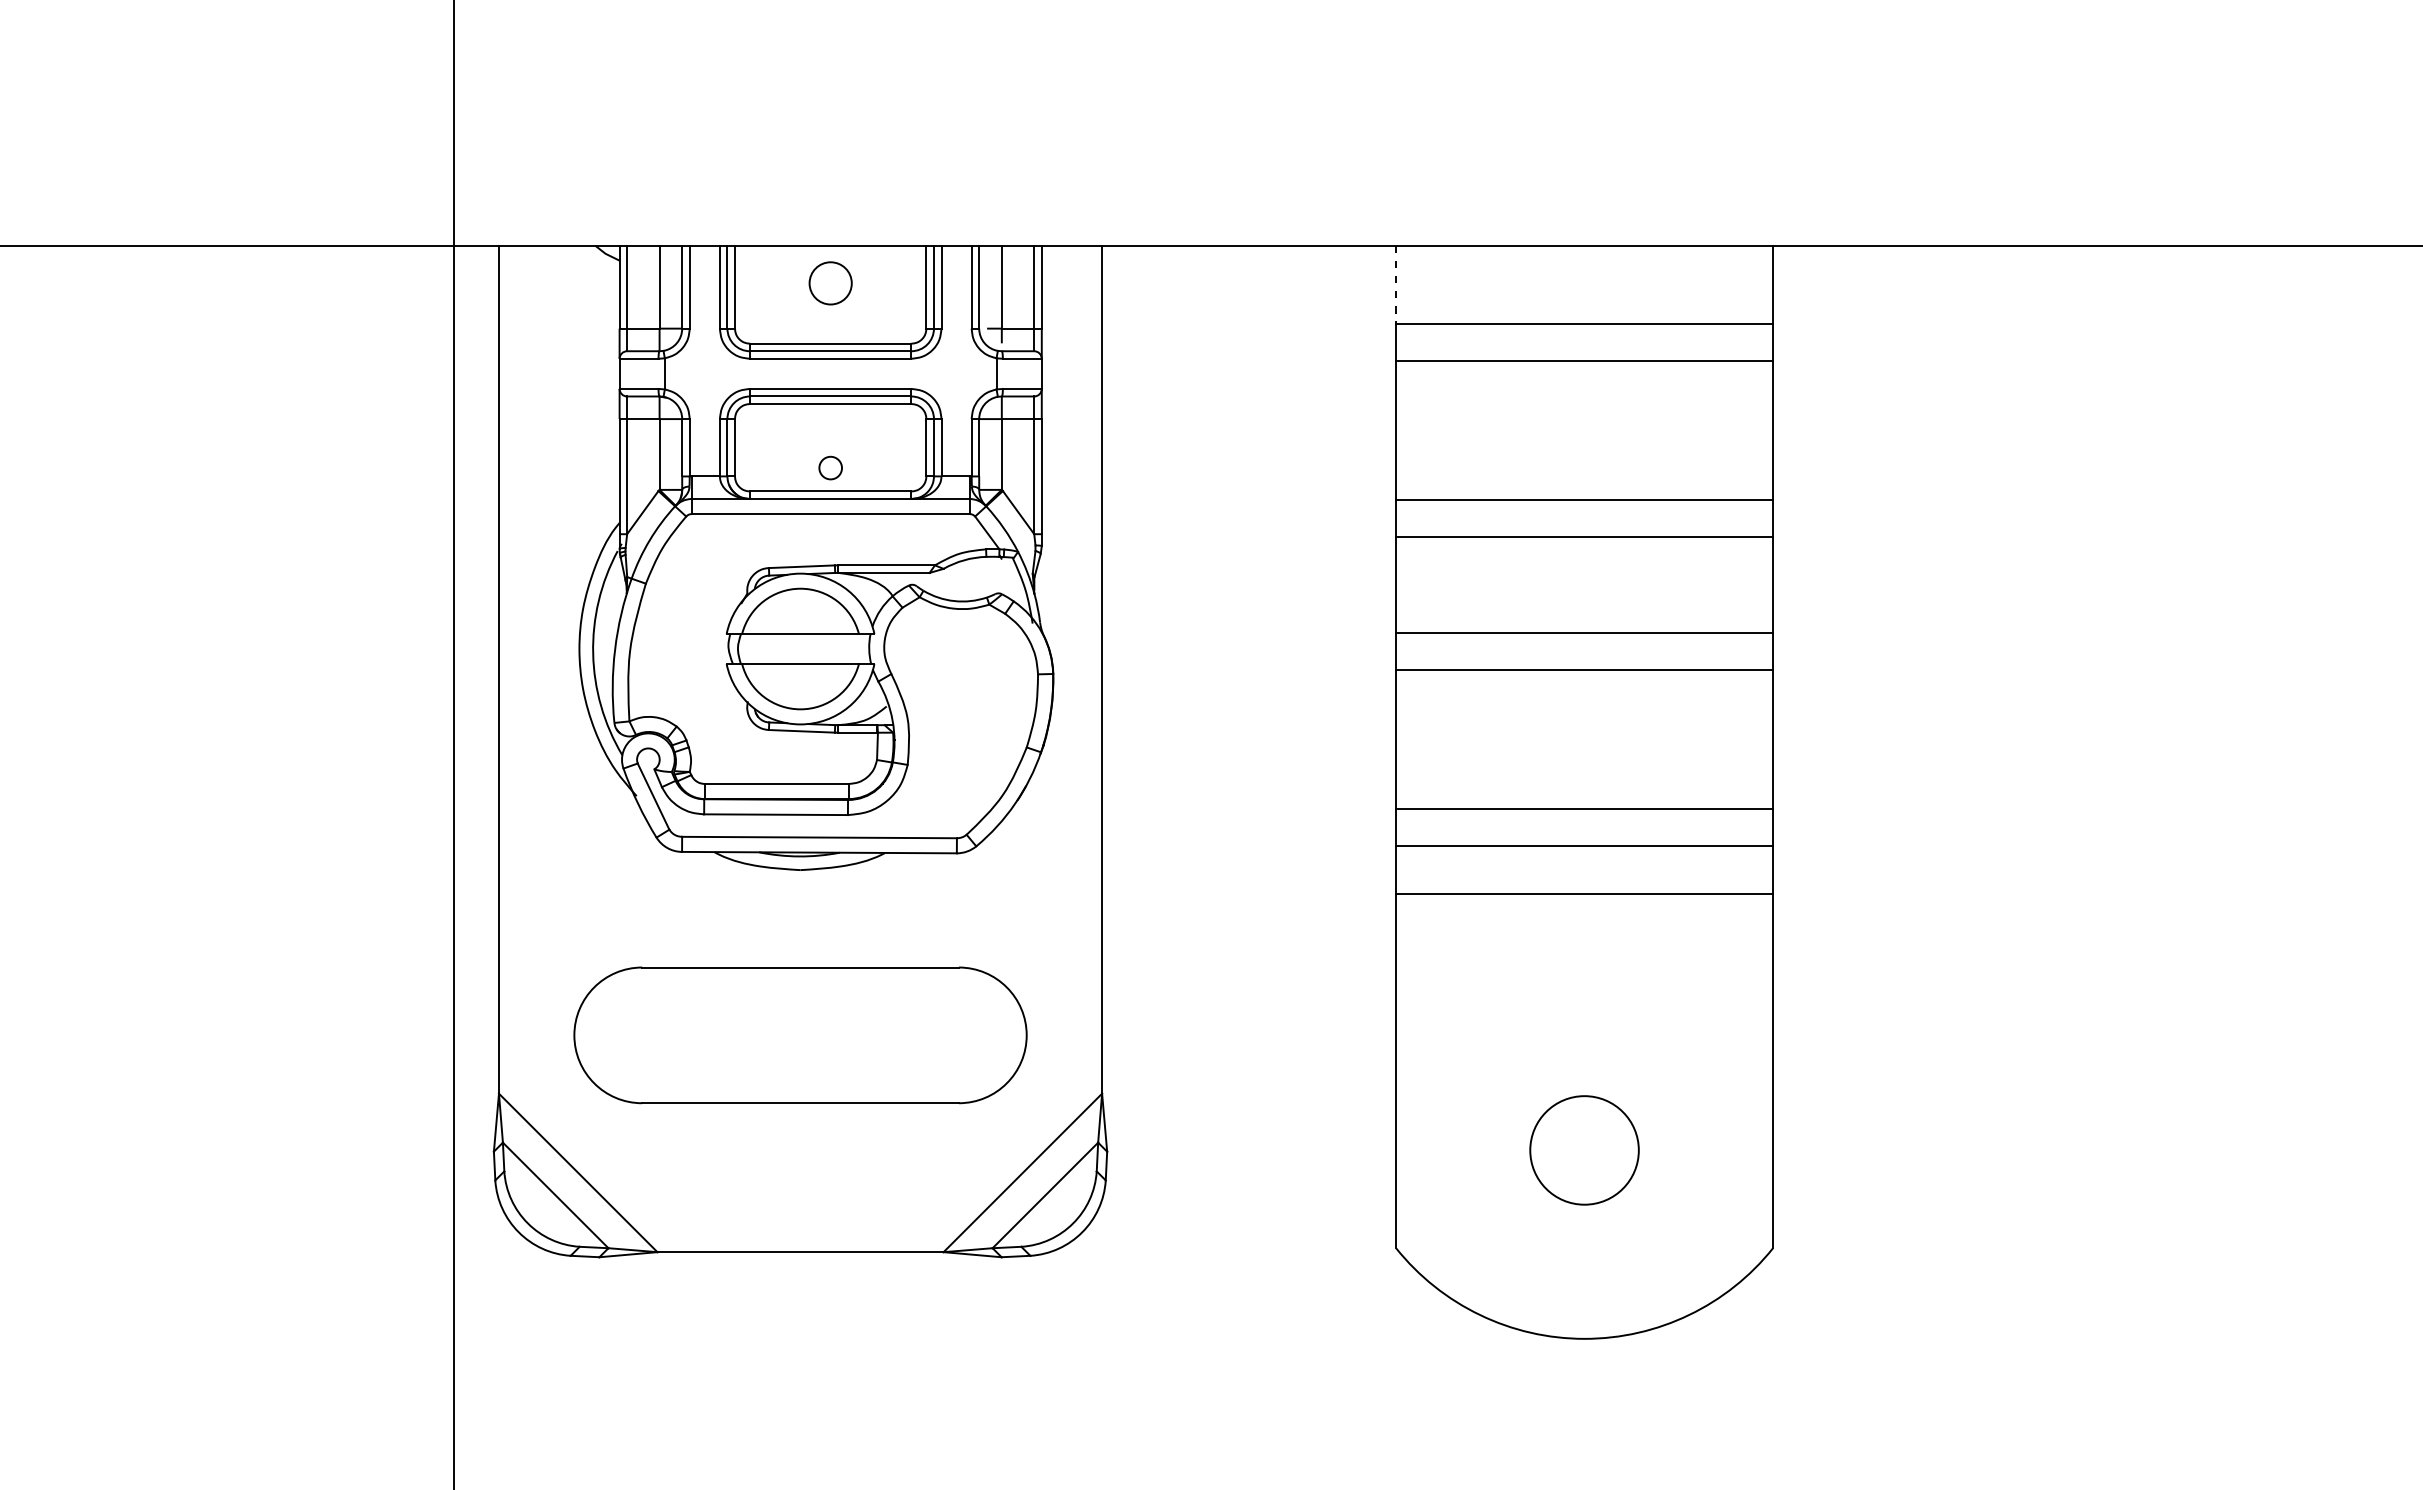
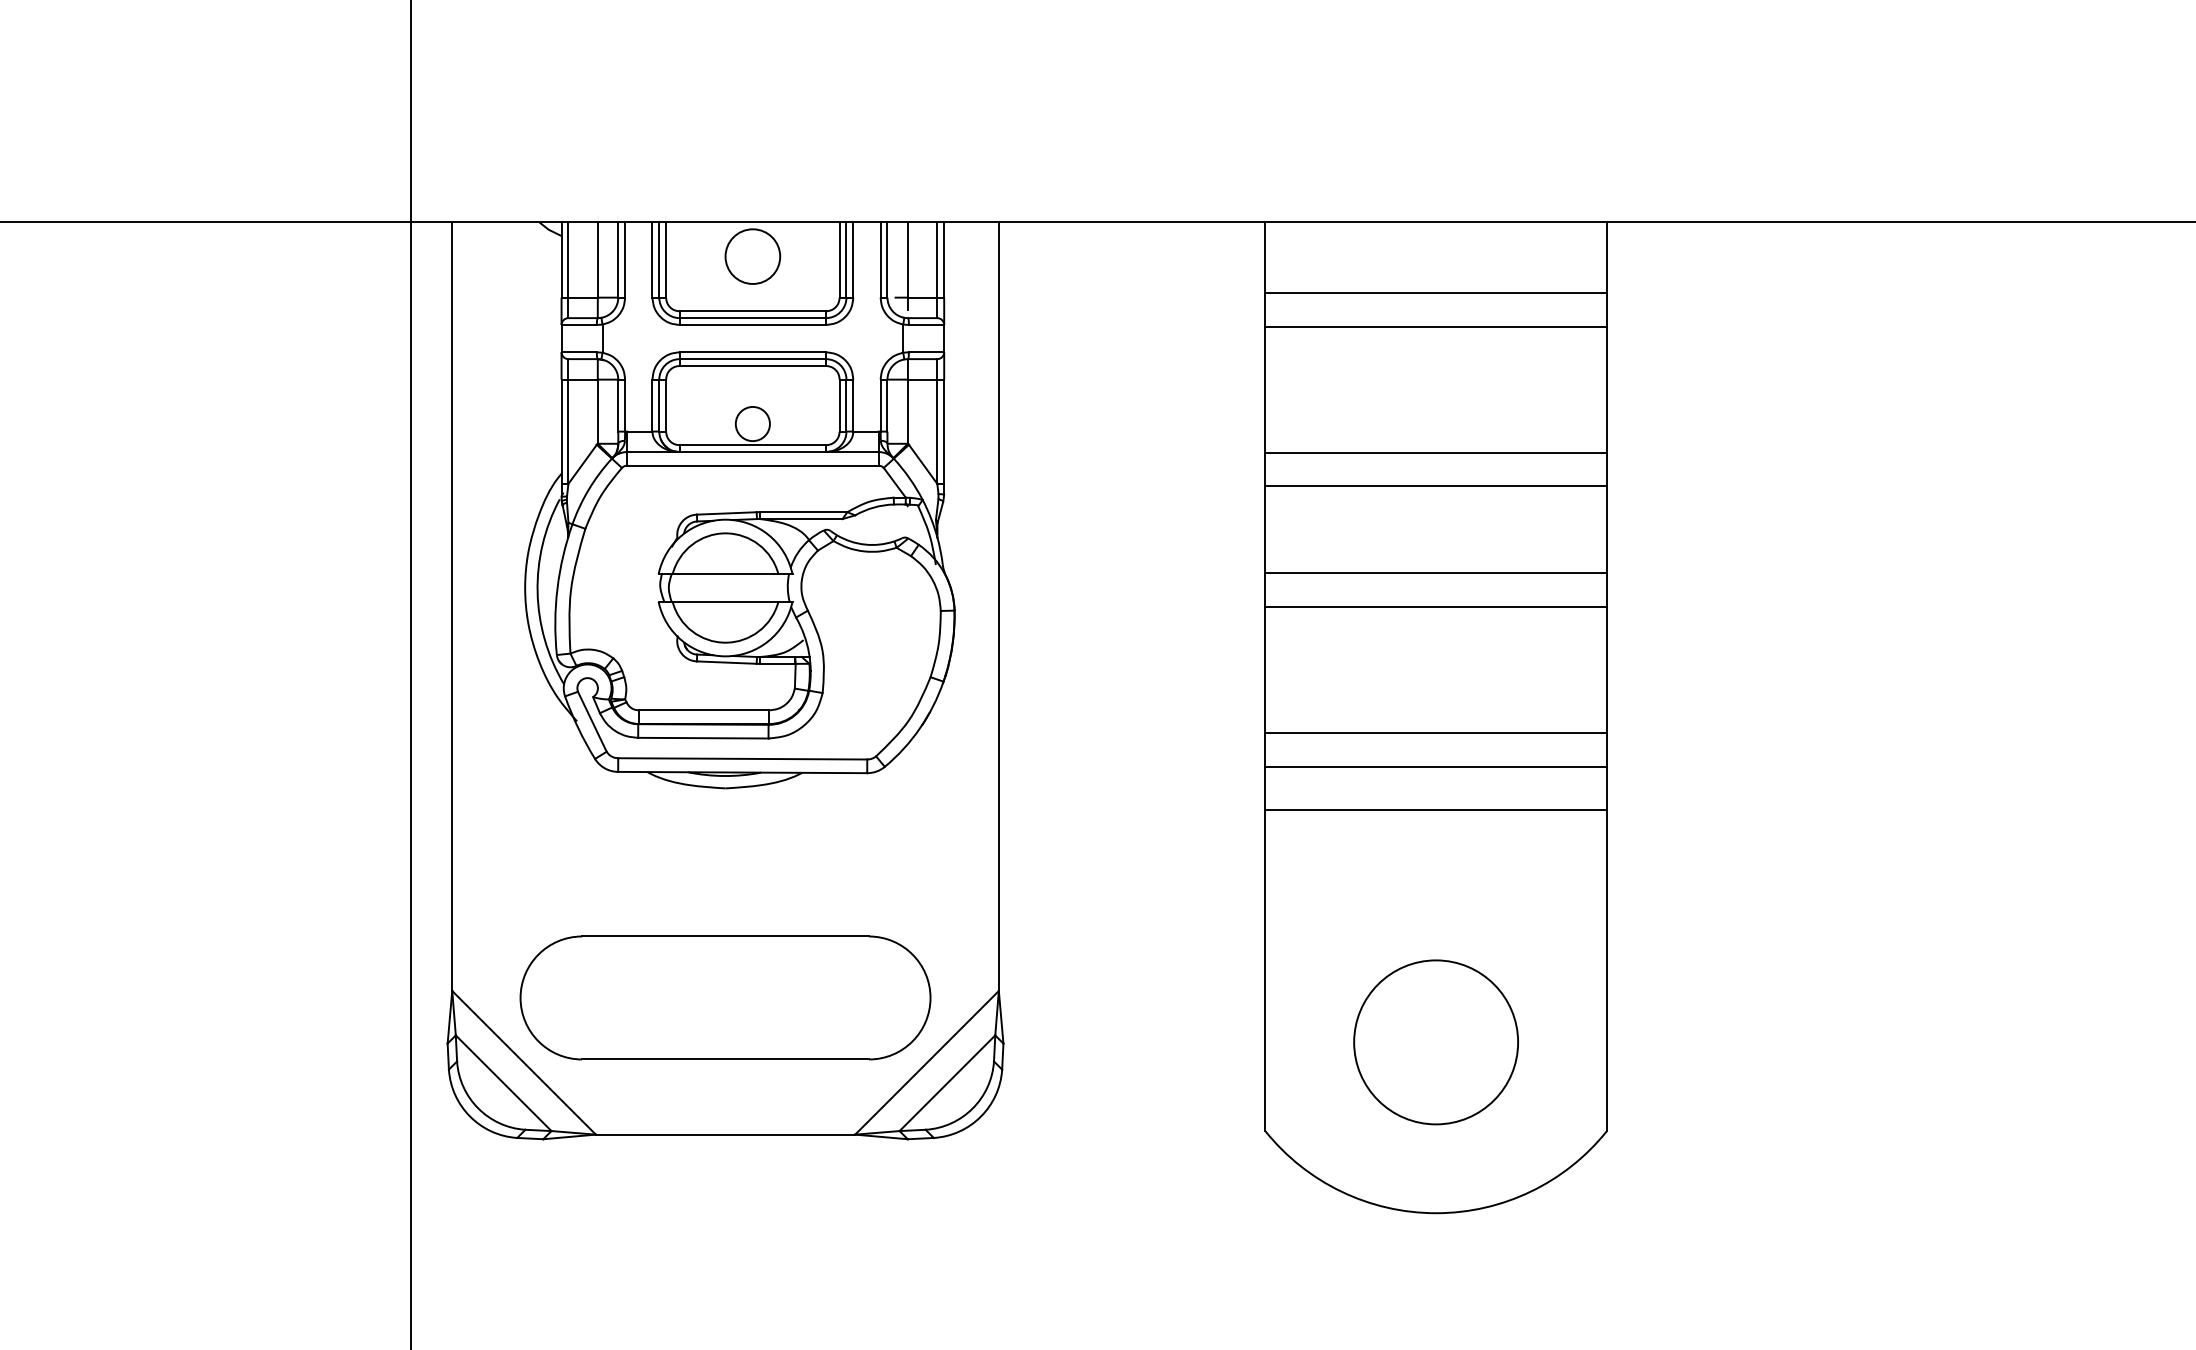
circle: (830, 283) -> (752, 256), size x1.43
line: (1396, 284) -> (1265, 257), dashed -> solid
circle: (830, 467) -> (752, 423), size x1.67
part: (800, 1035) -> (725, 998), moved
circle: (1584, 1150) -> (1436, 1042), size x1.67

